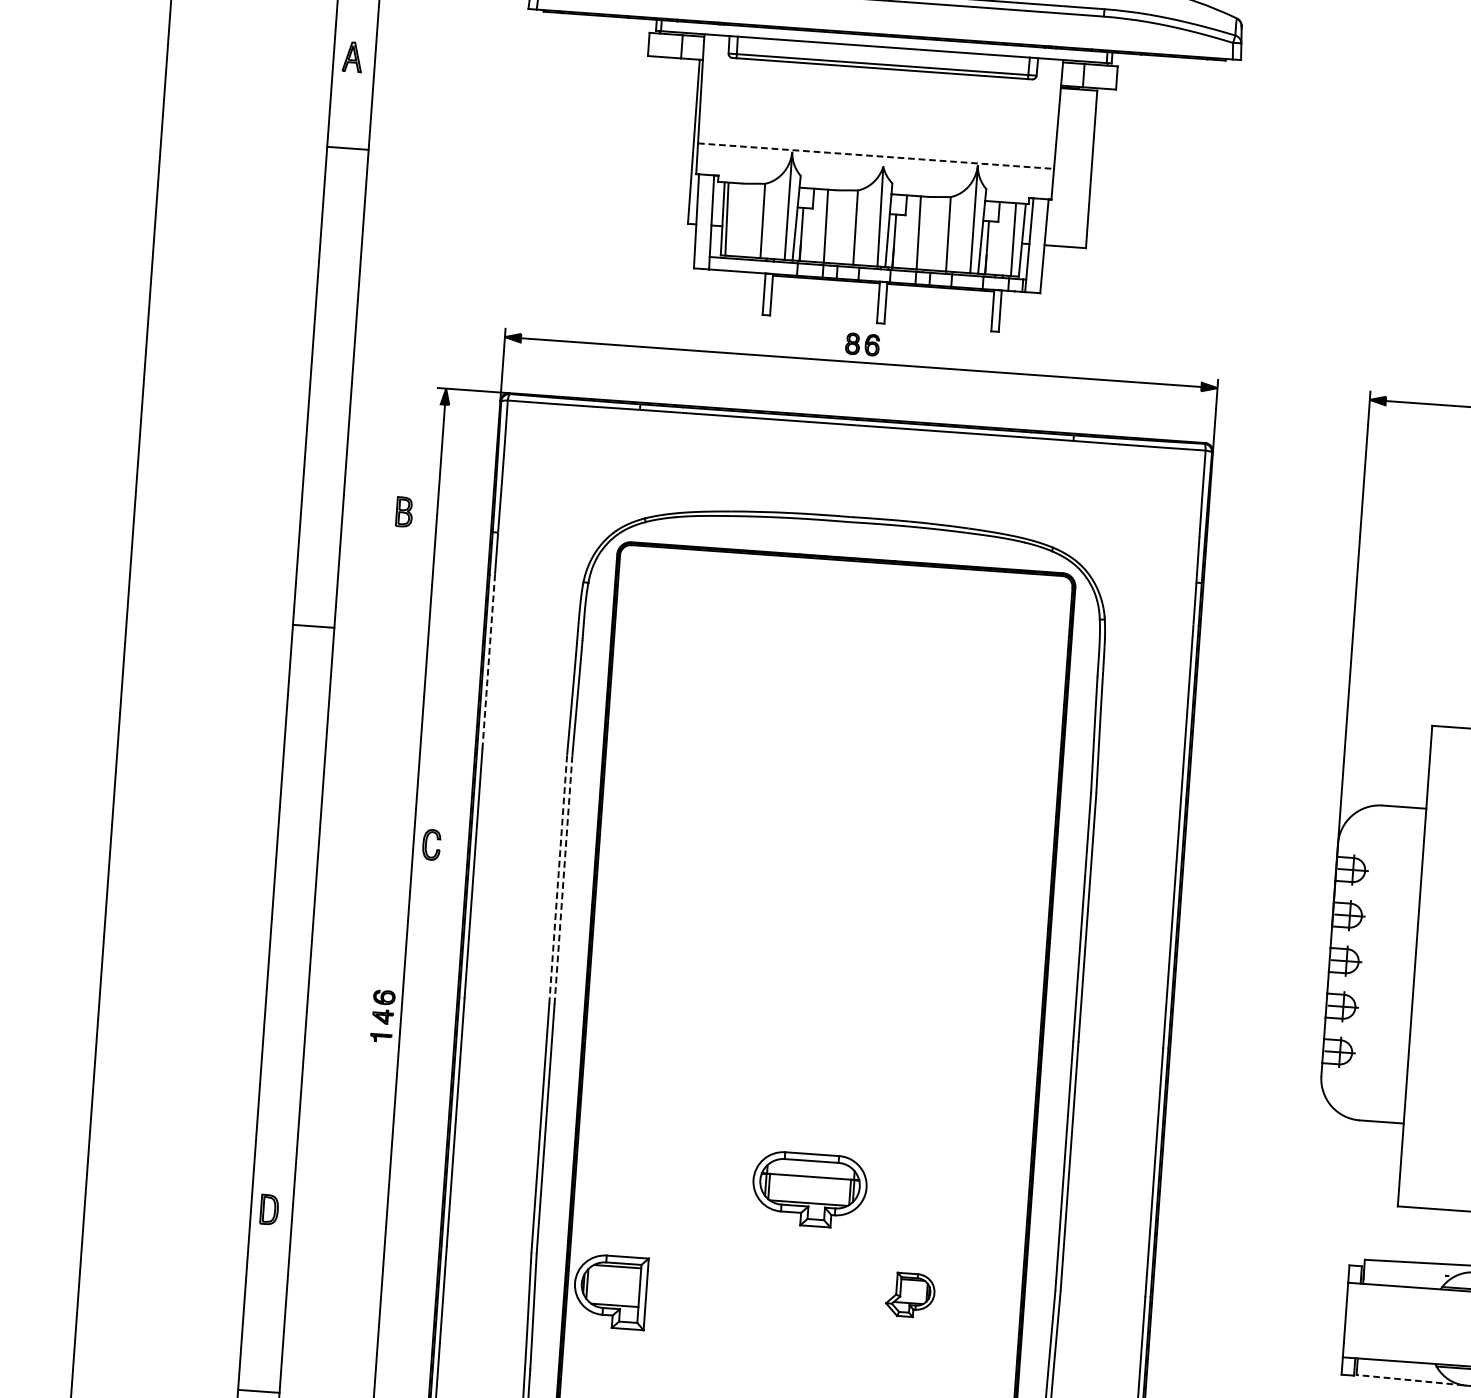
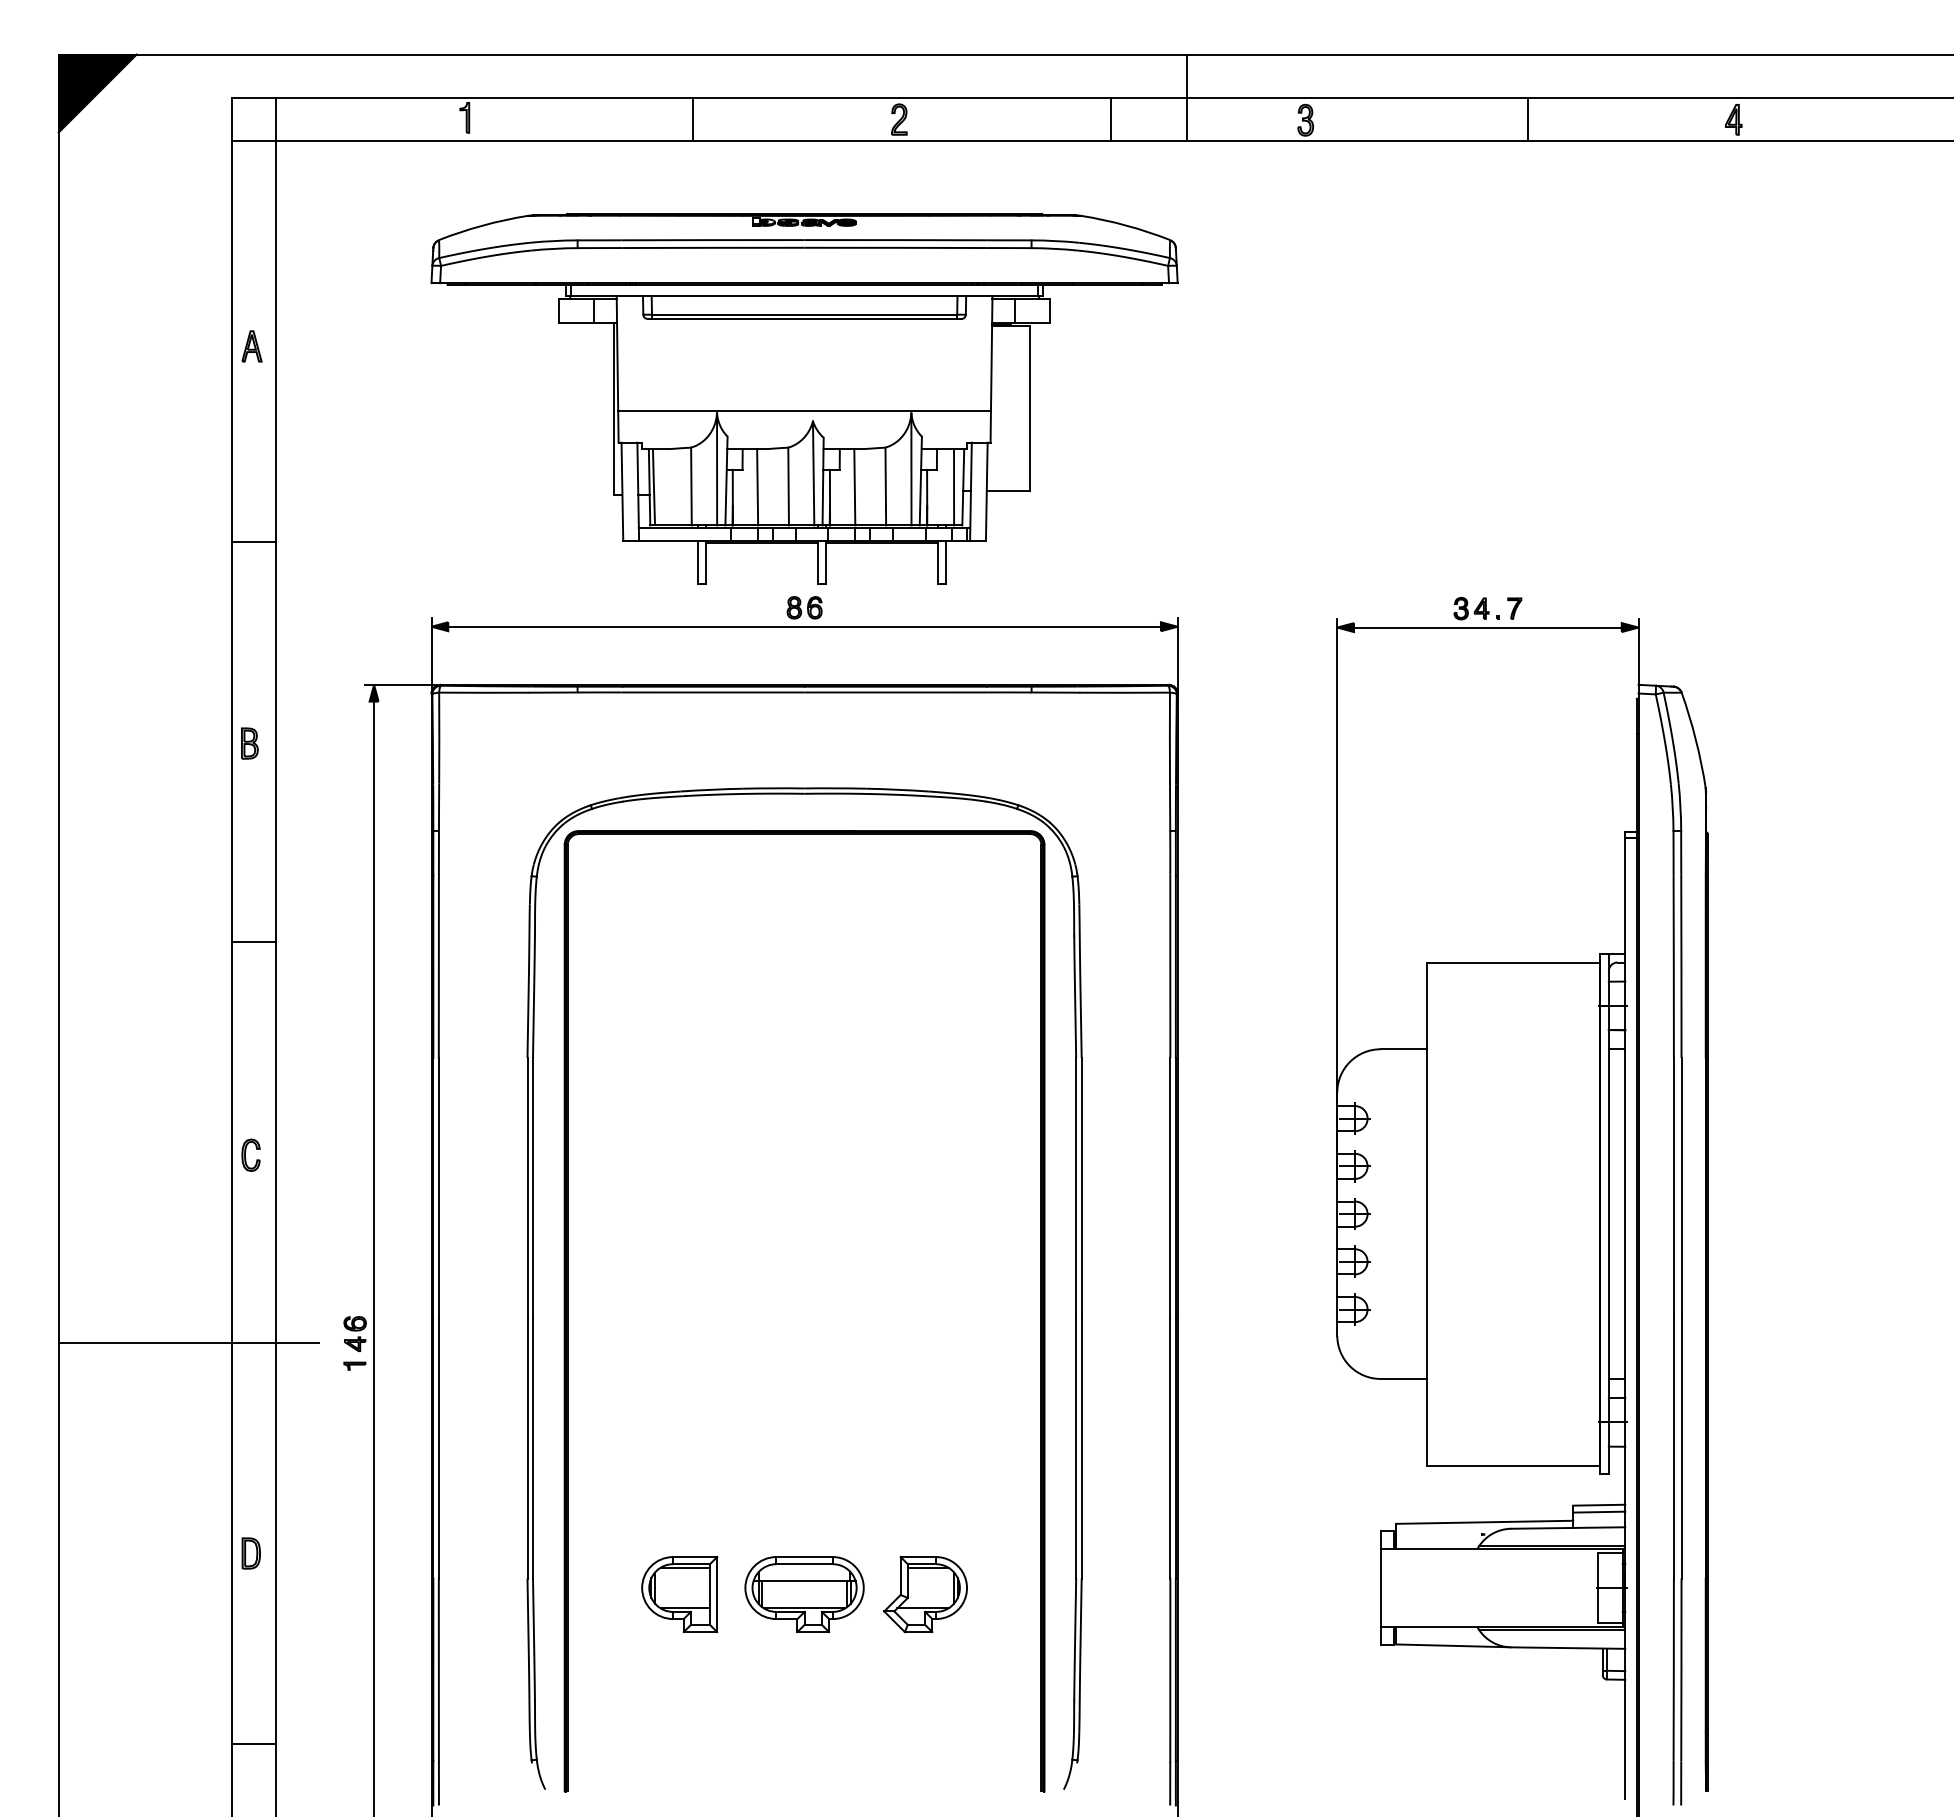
line: (347, 148) -> (253, 541), moved
line: (876, 156) -> (805, 410), dashed -> solid
part: (404, 511) -> (249, 743), moved
line: (488, 662) -> (438, 966), dashed -> solid
part: (431, 844) -> (250, 1154), moved
line: (558, 879) -> (527, 1187), dashed -> solid
line: (563, 879) -> (533, 1187), dashed -> solid
line: (223, 1003) -> (188, 1342), added
part: (809, 1189) -> (804, 1594), moved
part: (610, 1291) -> (679, 1594), moved
part: (910, 1295) -> (925, 1594), size x1.67
line: (1409, 1379) -> (1451, 1645), dashed -> solid

